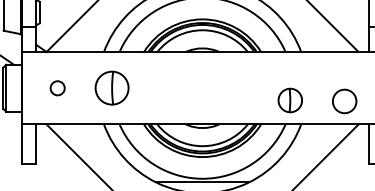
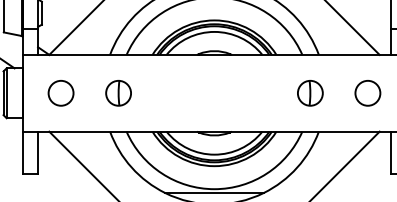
circle: (57, 88) -> (60, 93), size x1.67
part: (111, 88) -> (118, 93), size x0.71
part: (290, 100) -> (310, 93), moved
circle: (344, 101) -> (367, 93), moved

